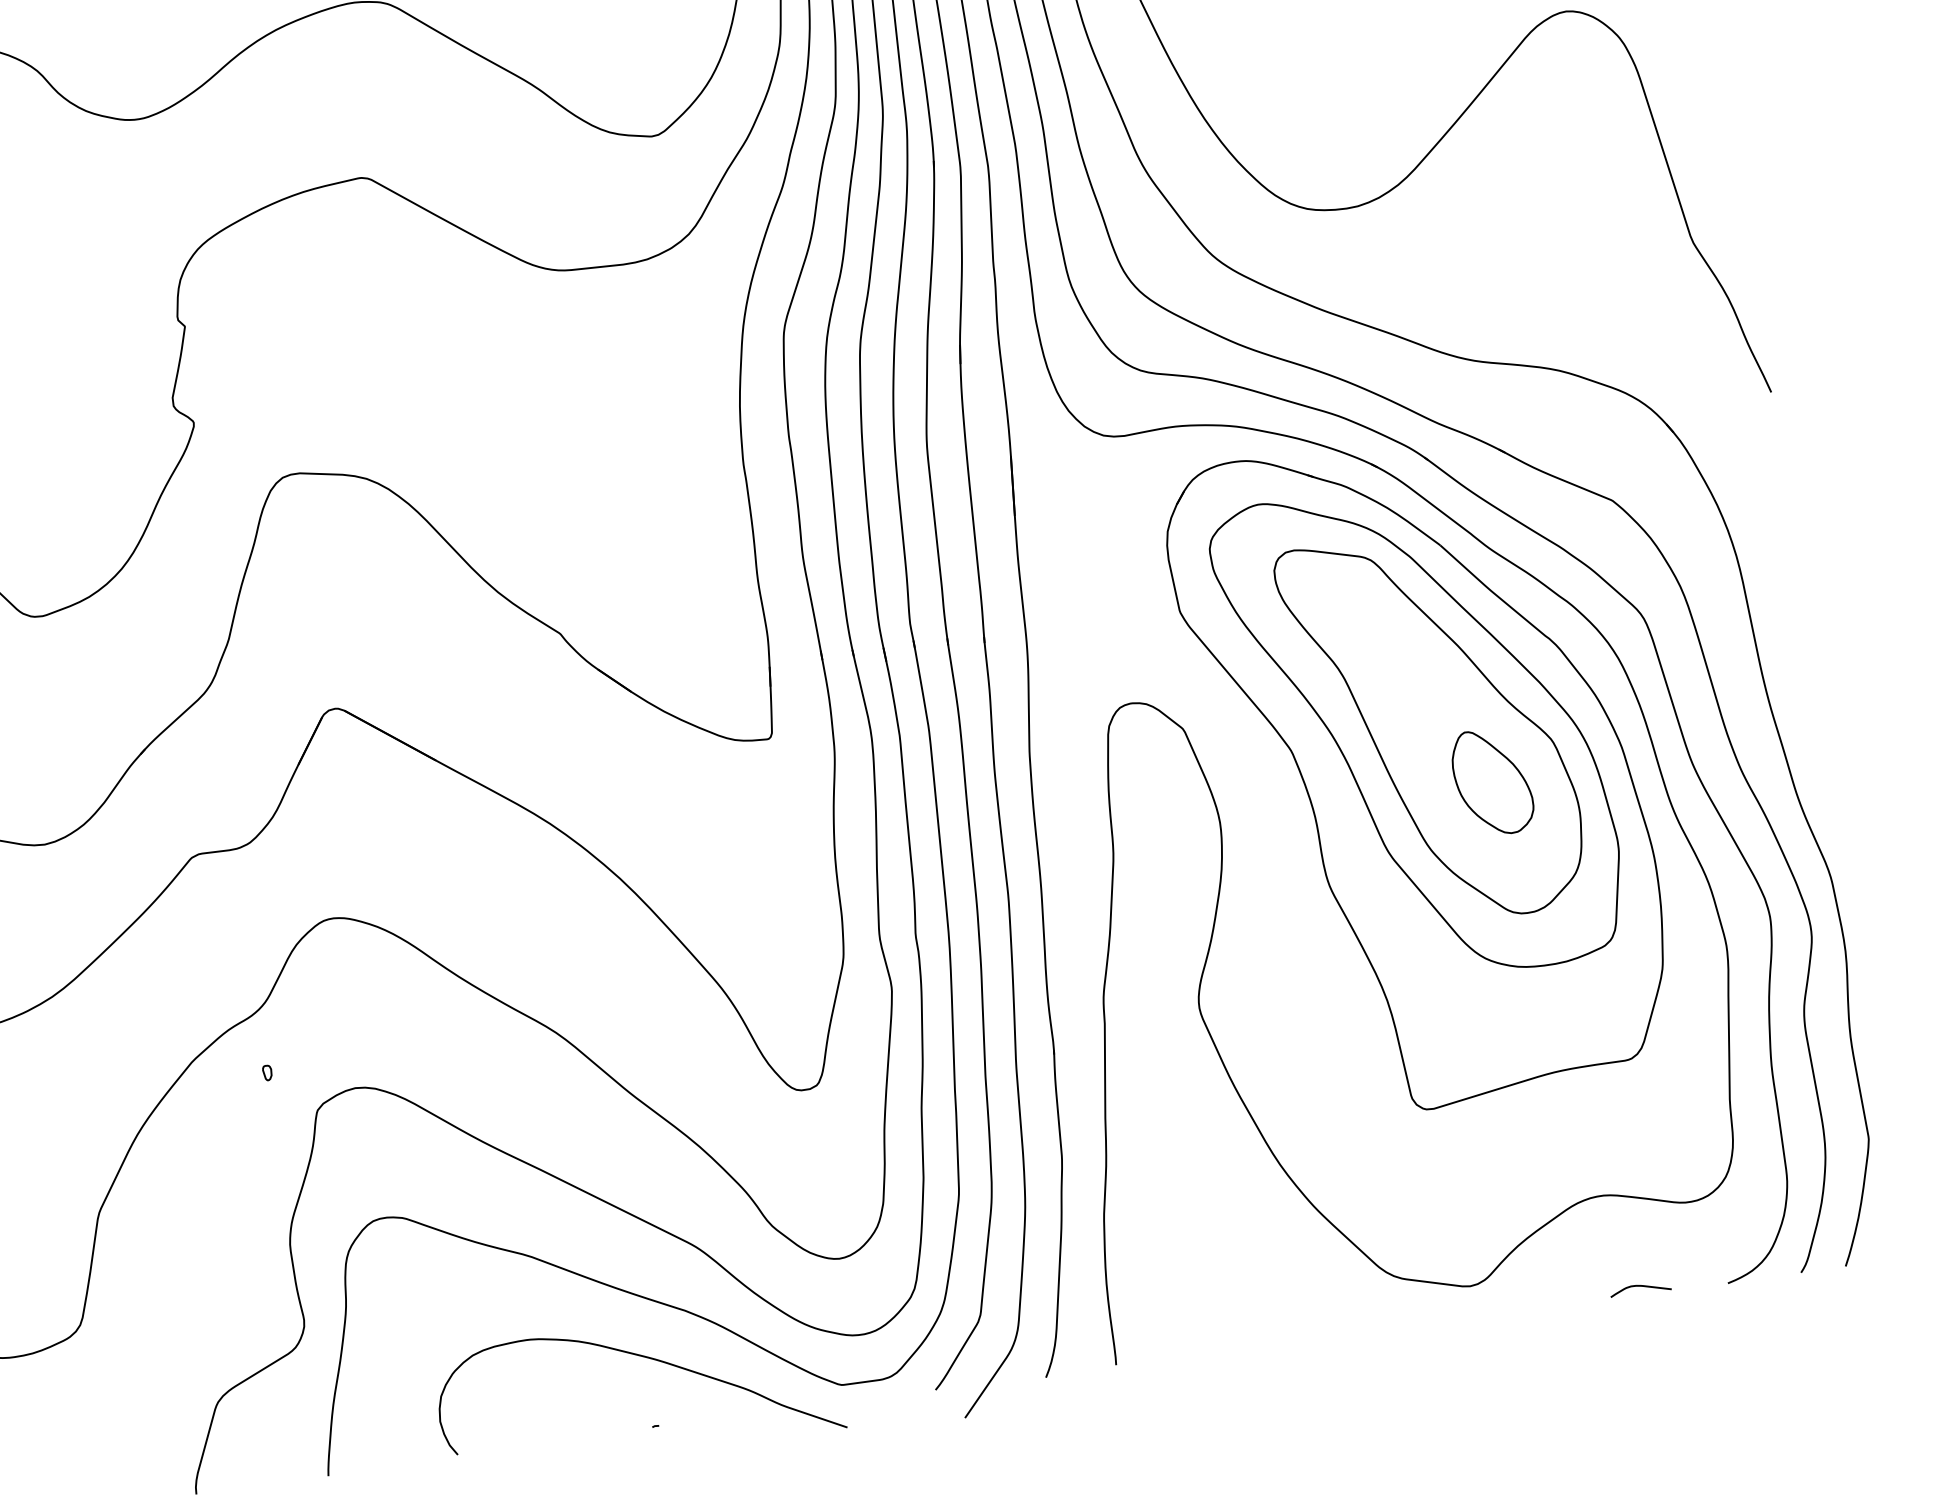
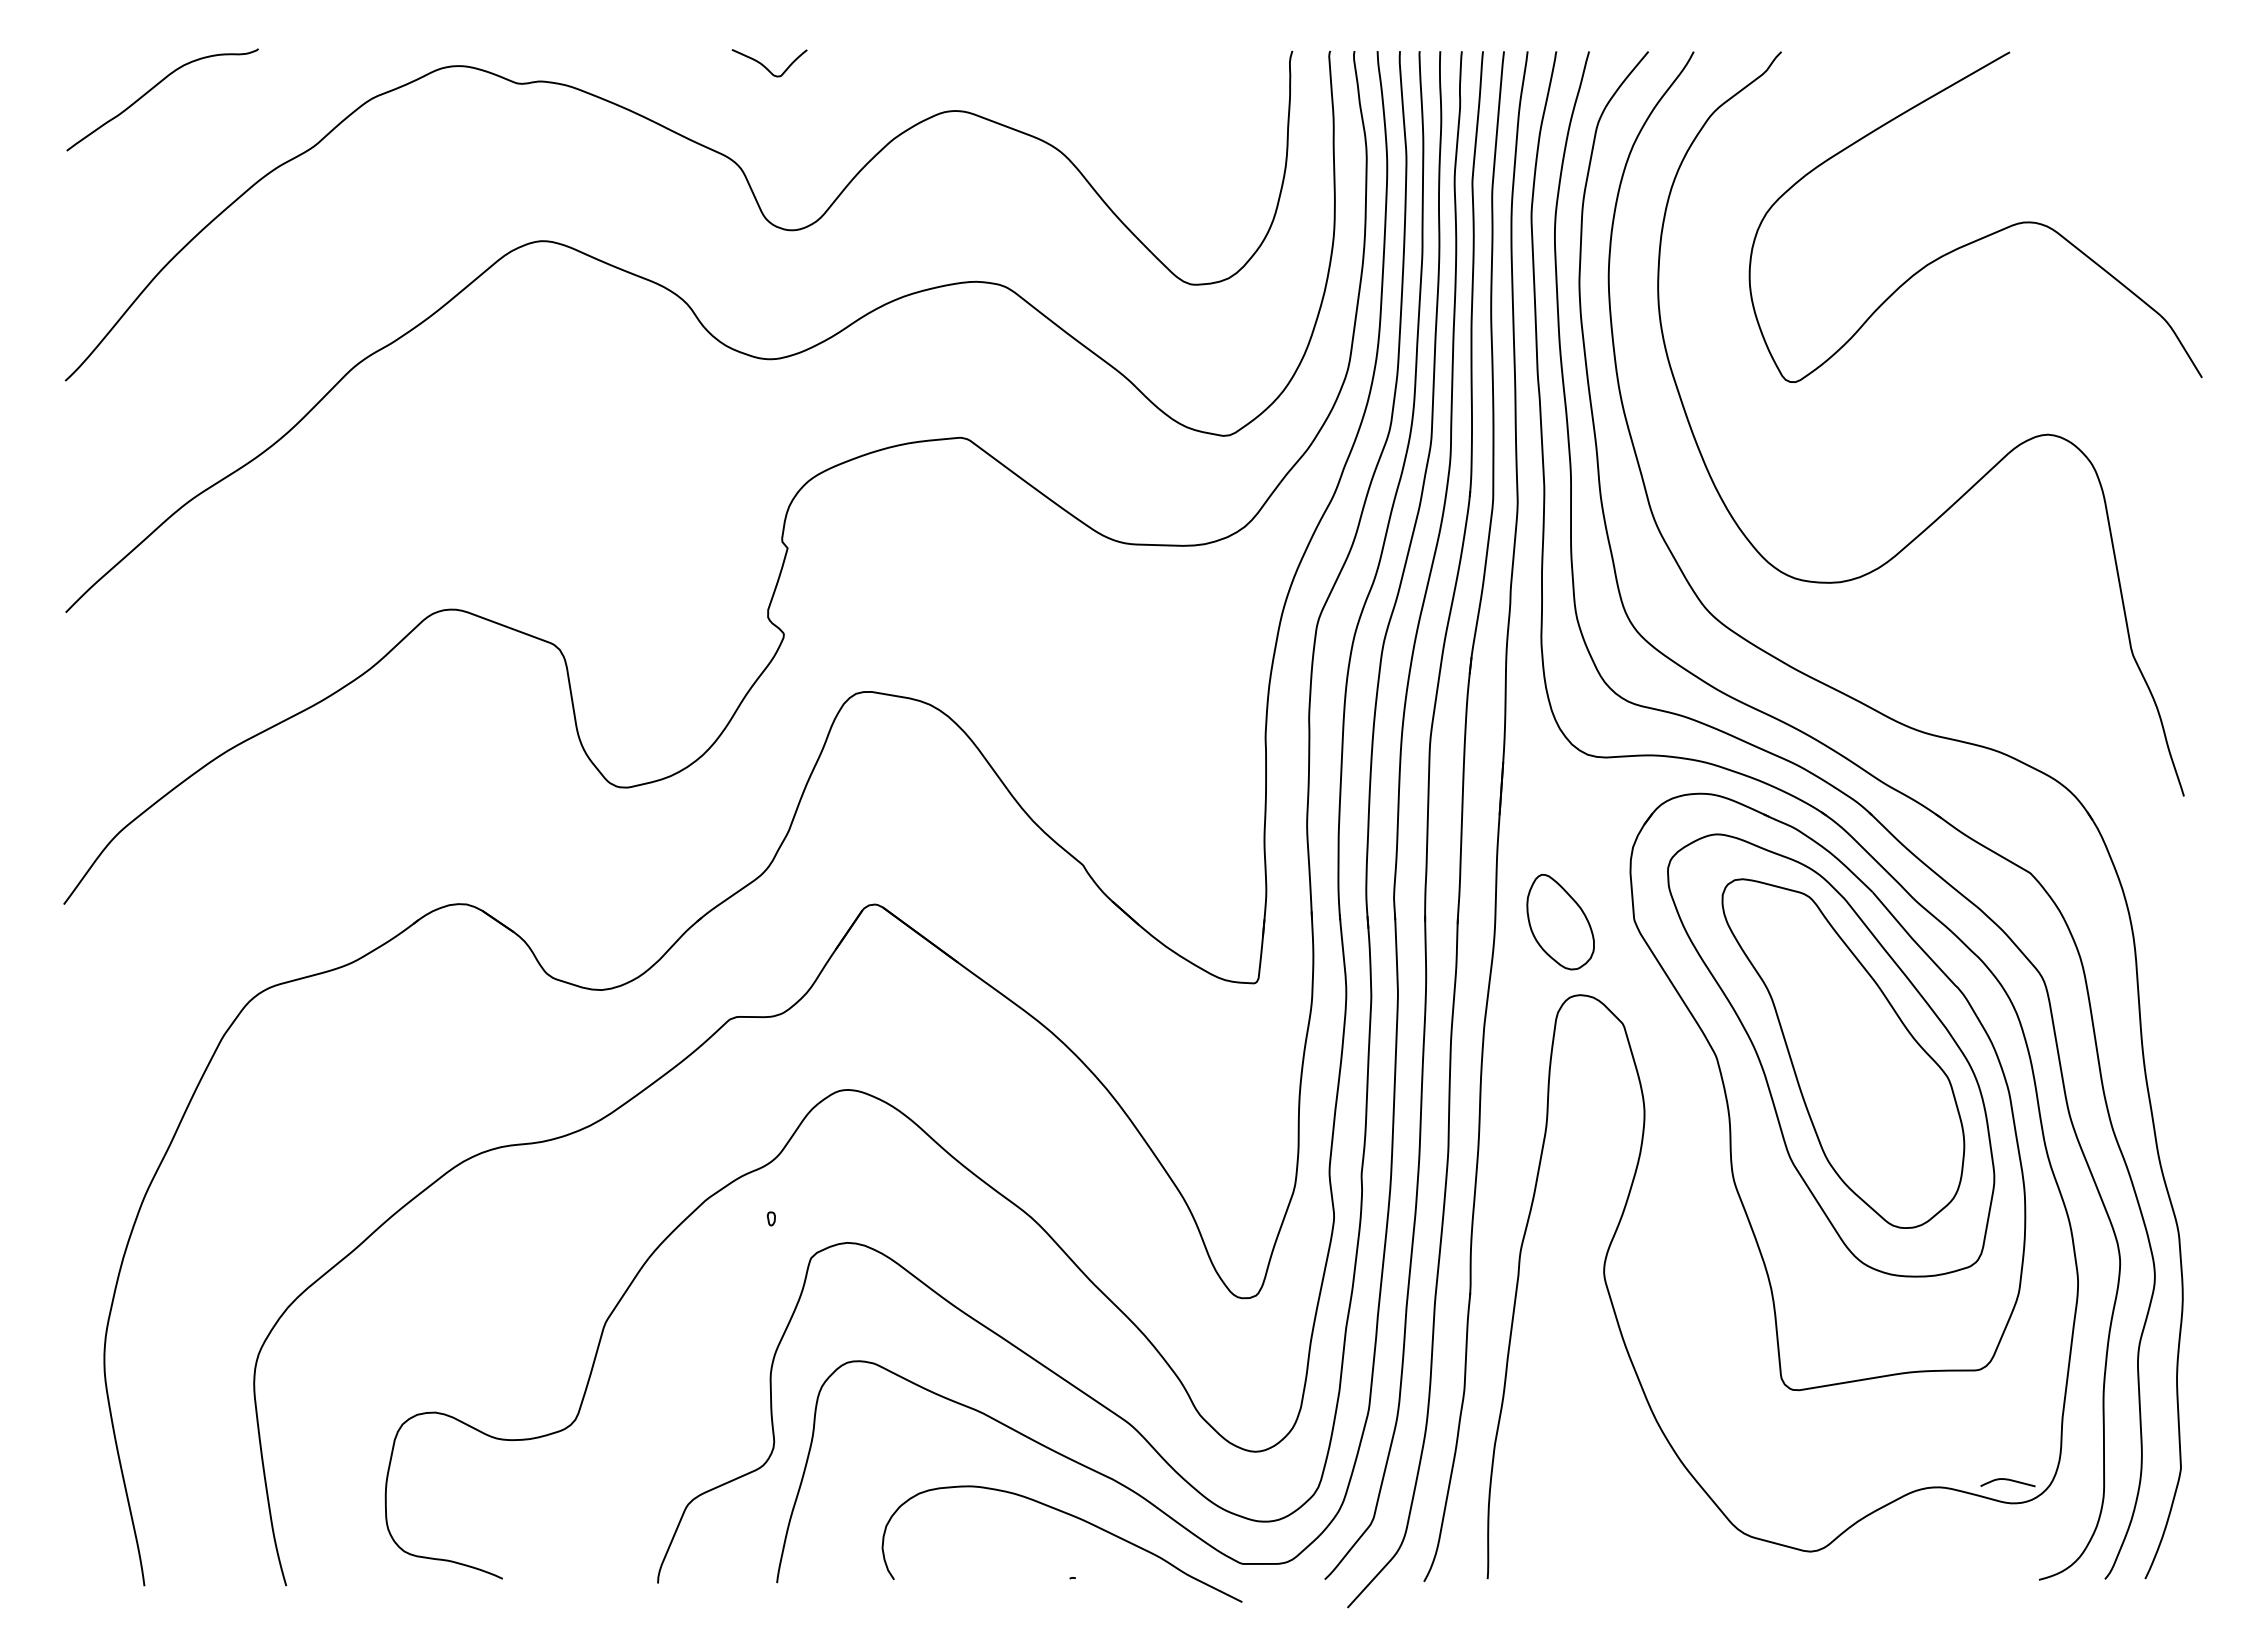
part: (1492, 782) -> (1560, 922), moved
curve: (1639, 1286) -> (2007, 1480), moved

